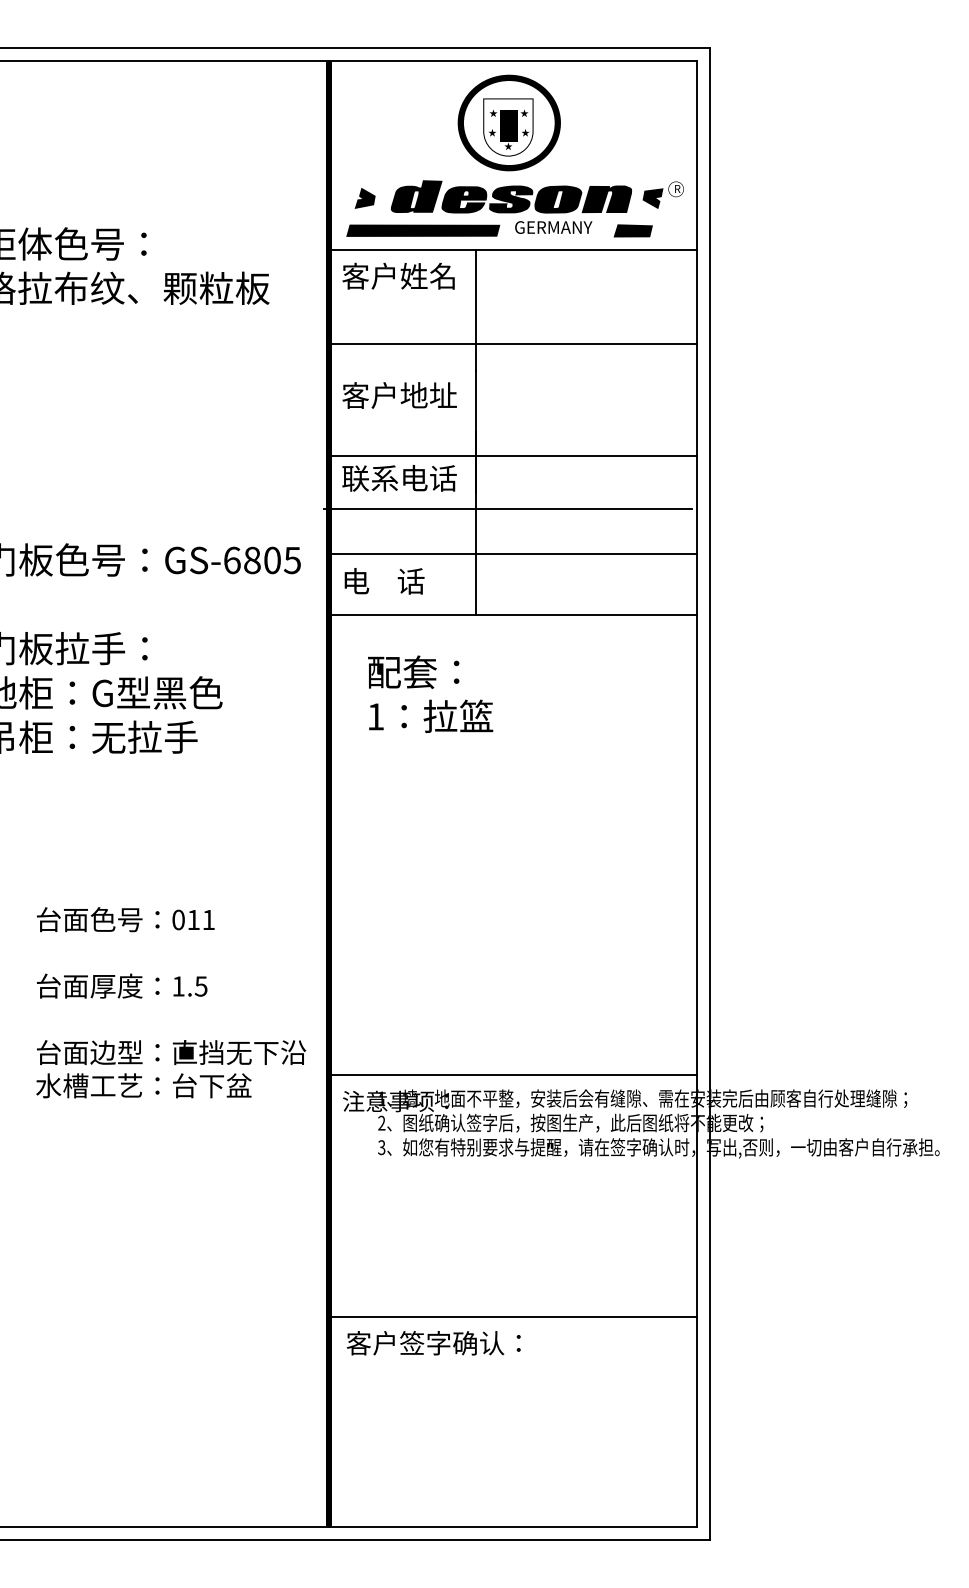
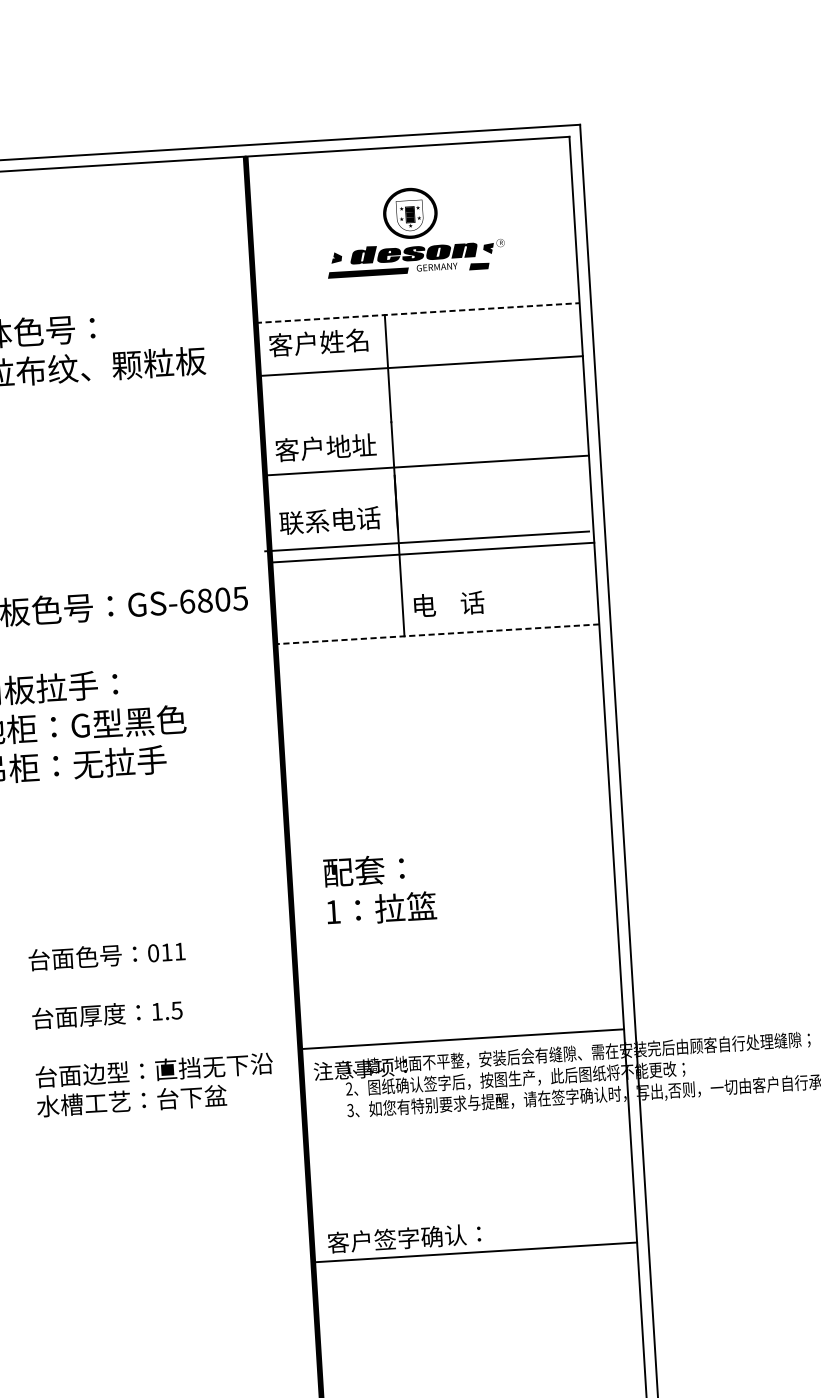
part: (514, 155) -> (413, 230), size x0.6
line: (513, 249) -> (418, 313), solid -> dashed
line: (513, 343) -> (421, 365), moved
line: (513, 455) -> (427, 465), moved
line: (513, 553) -> (432, 552), moved
text: (384, 581) -> (449, 604), moved
line: (513, 614) -> (437, 634), solid -> dashed
text: (430, 693) -> (380, 888), moved
text: (171, 1002) -> (151, 1026), moved
text: (433, 1343) -> (404, 1238), moved

